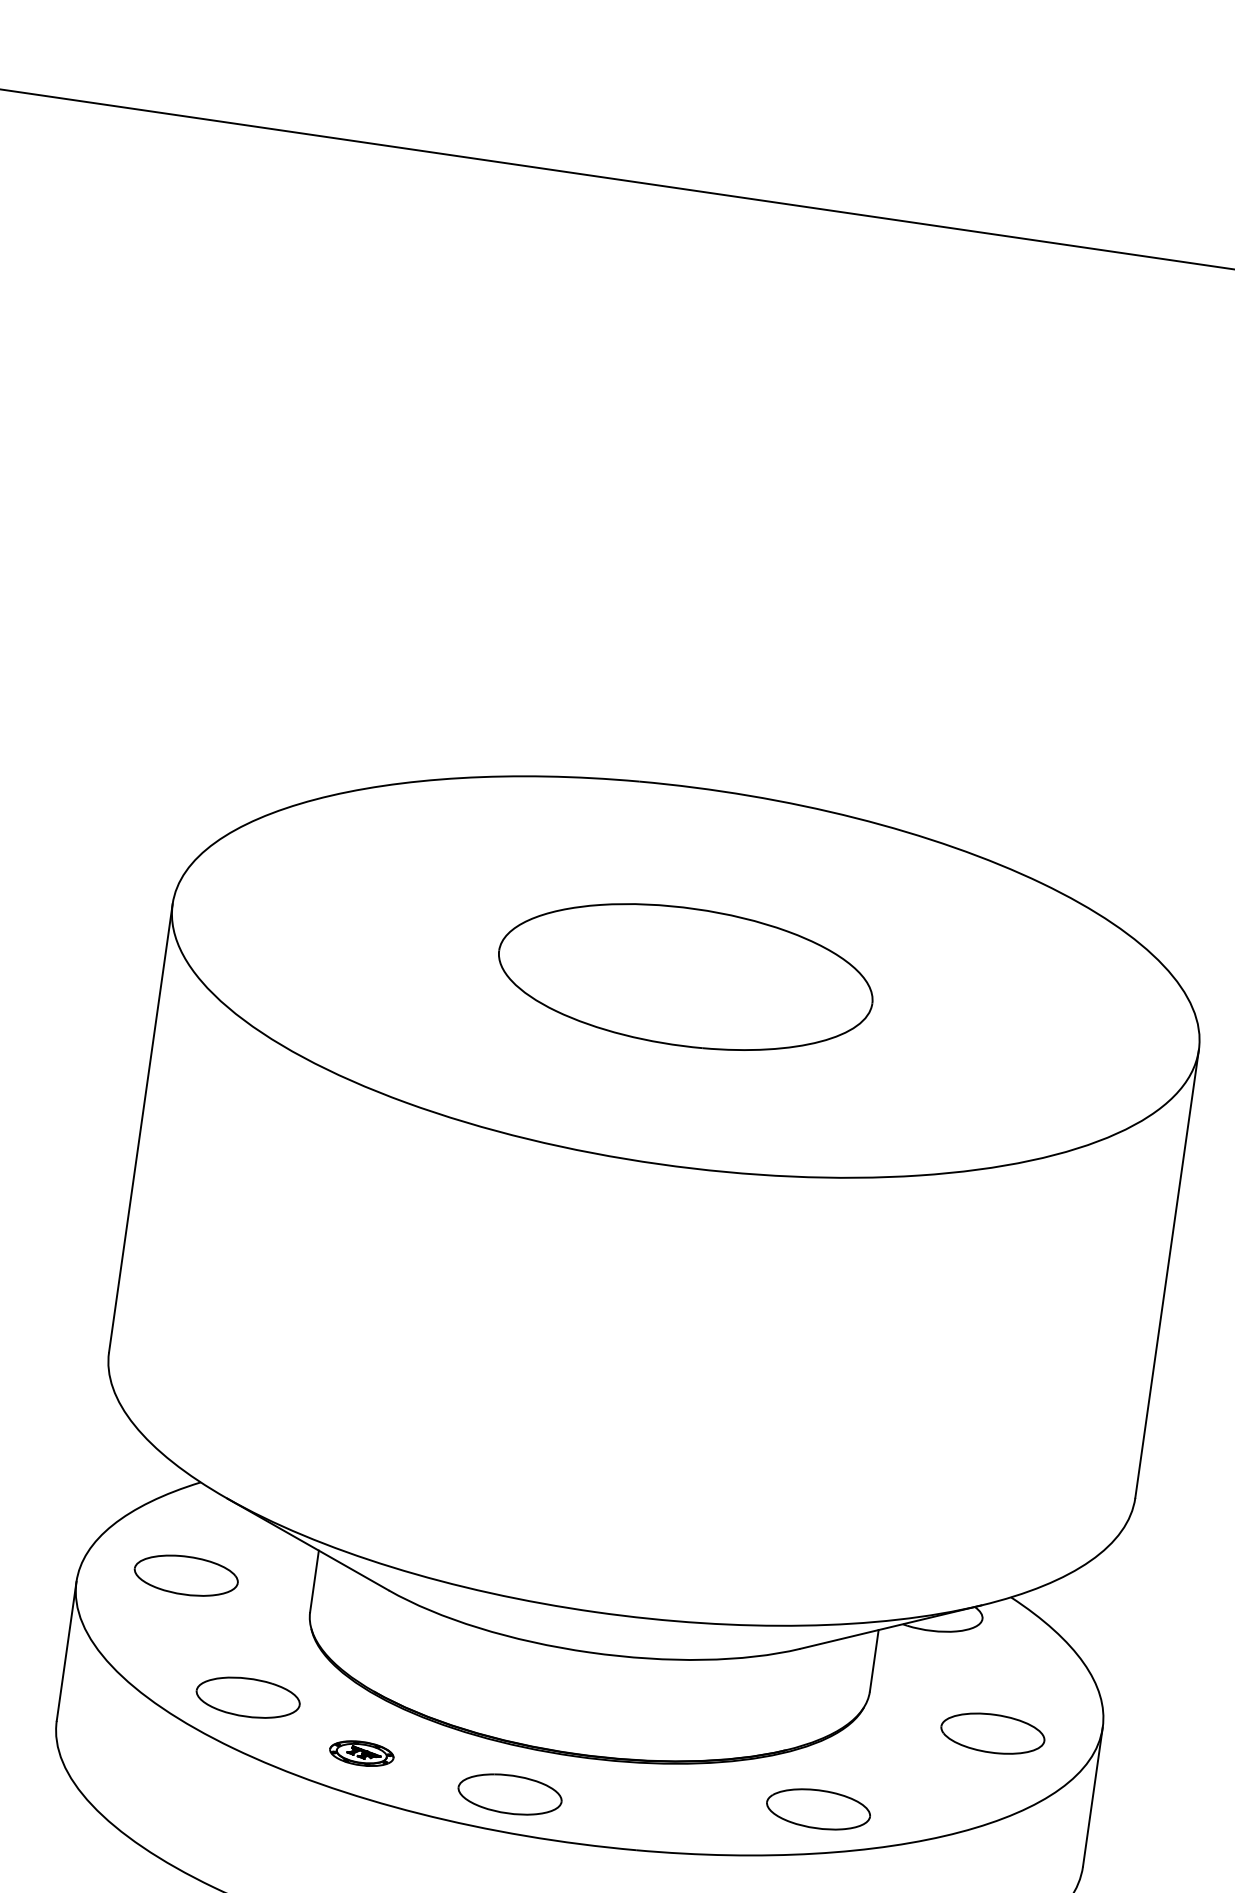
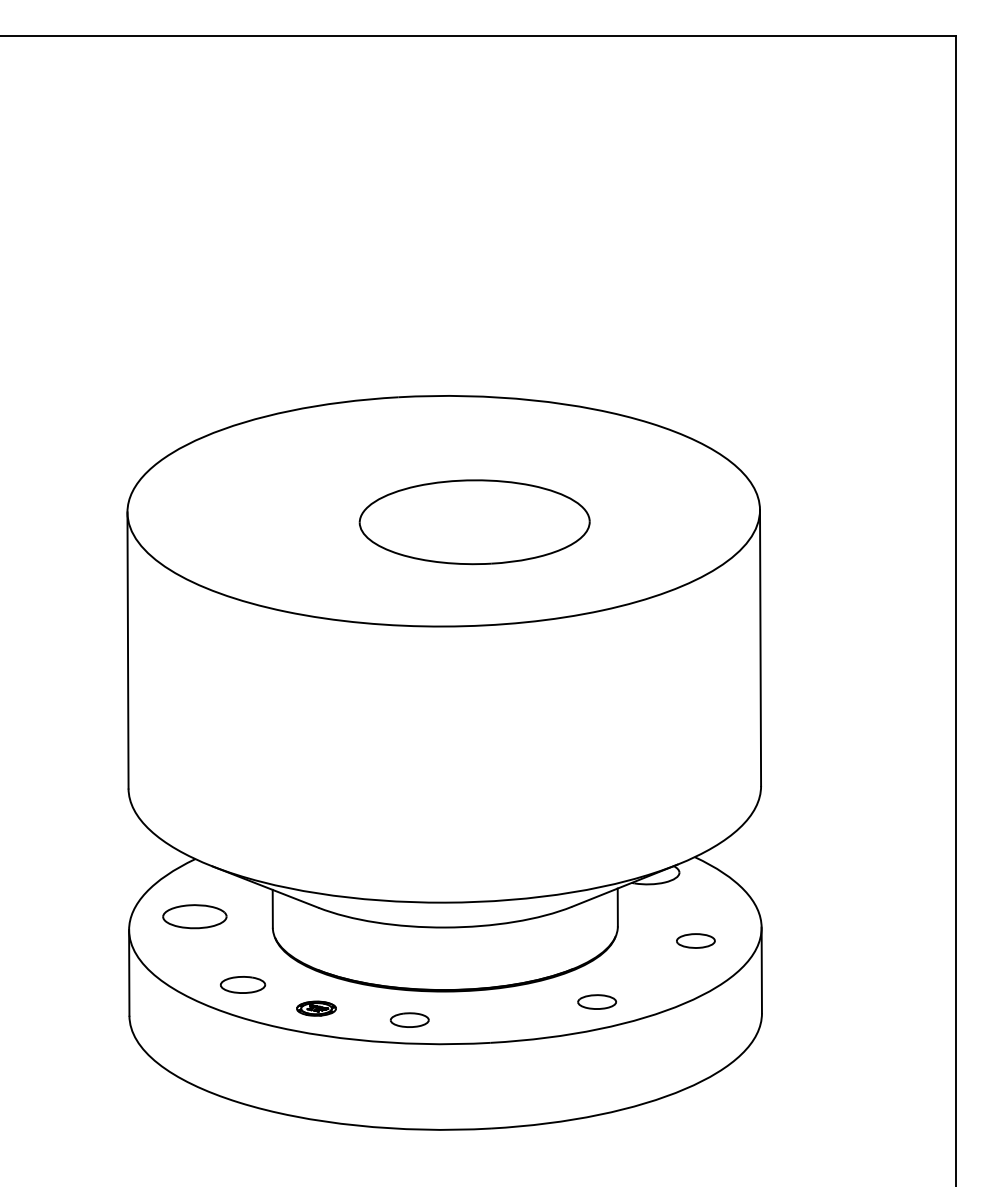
part: (685, 977) -> (474, 522), moved
part: (247, 1696) -> (242, 984), size x0.7
part: (992, 1732) -> (695, 940), size x0.6
part: (510, 1793) -> (409, 1019), size x0.6
part: (817, 1808) -> (596, 1001), size x0.6

